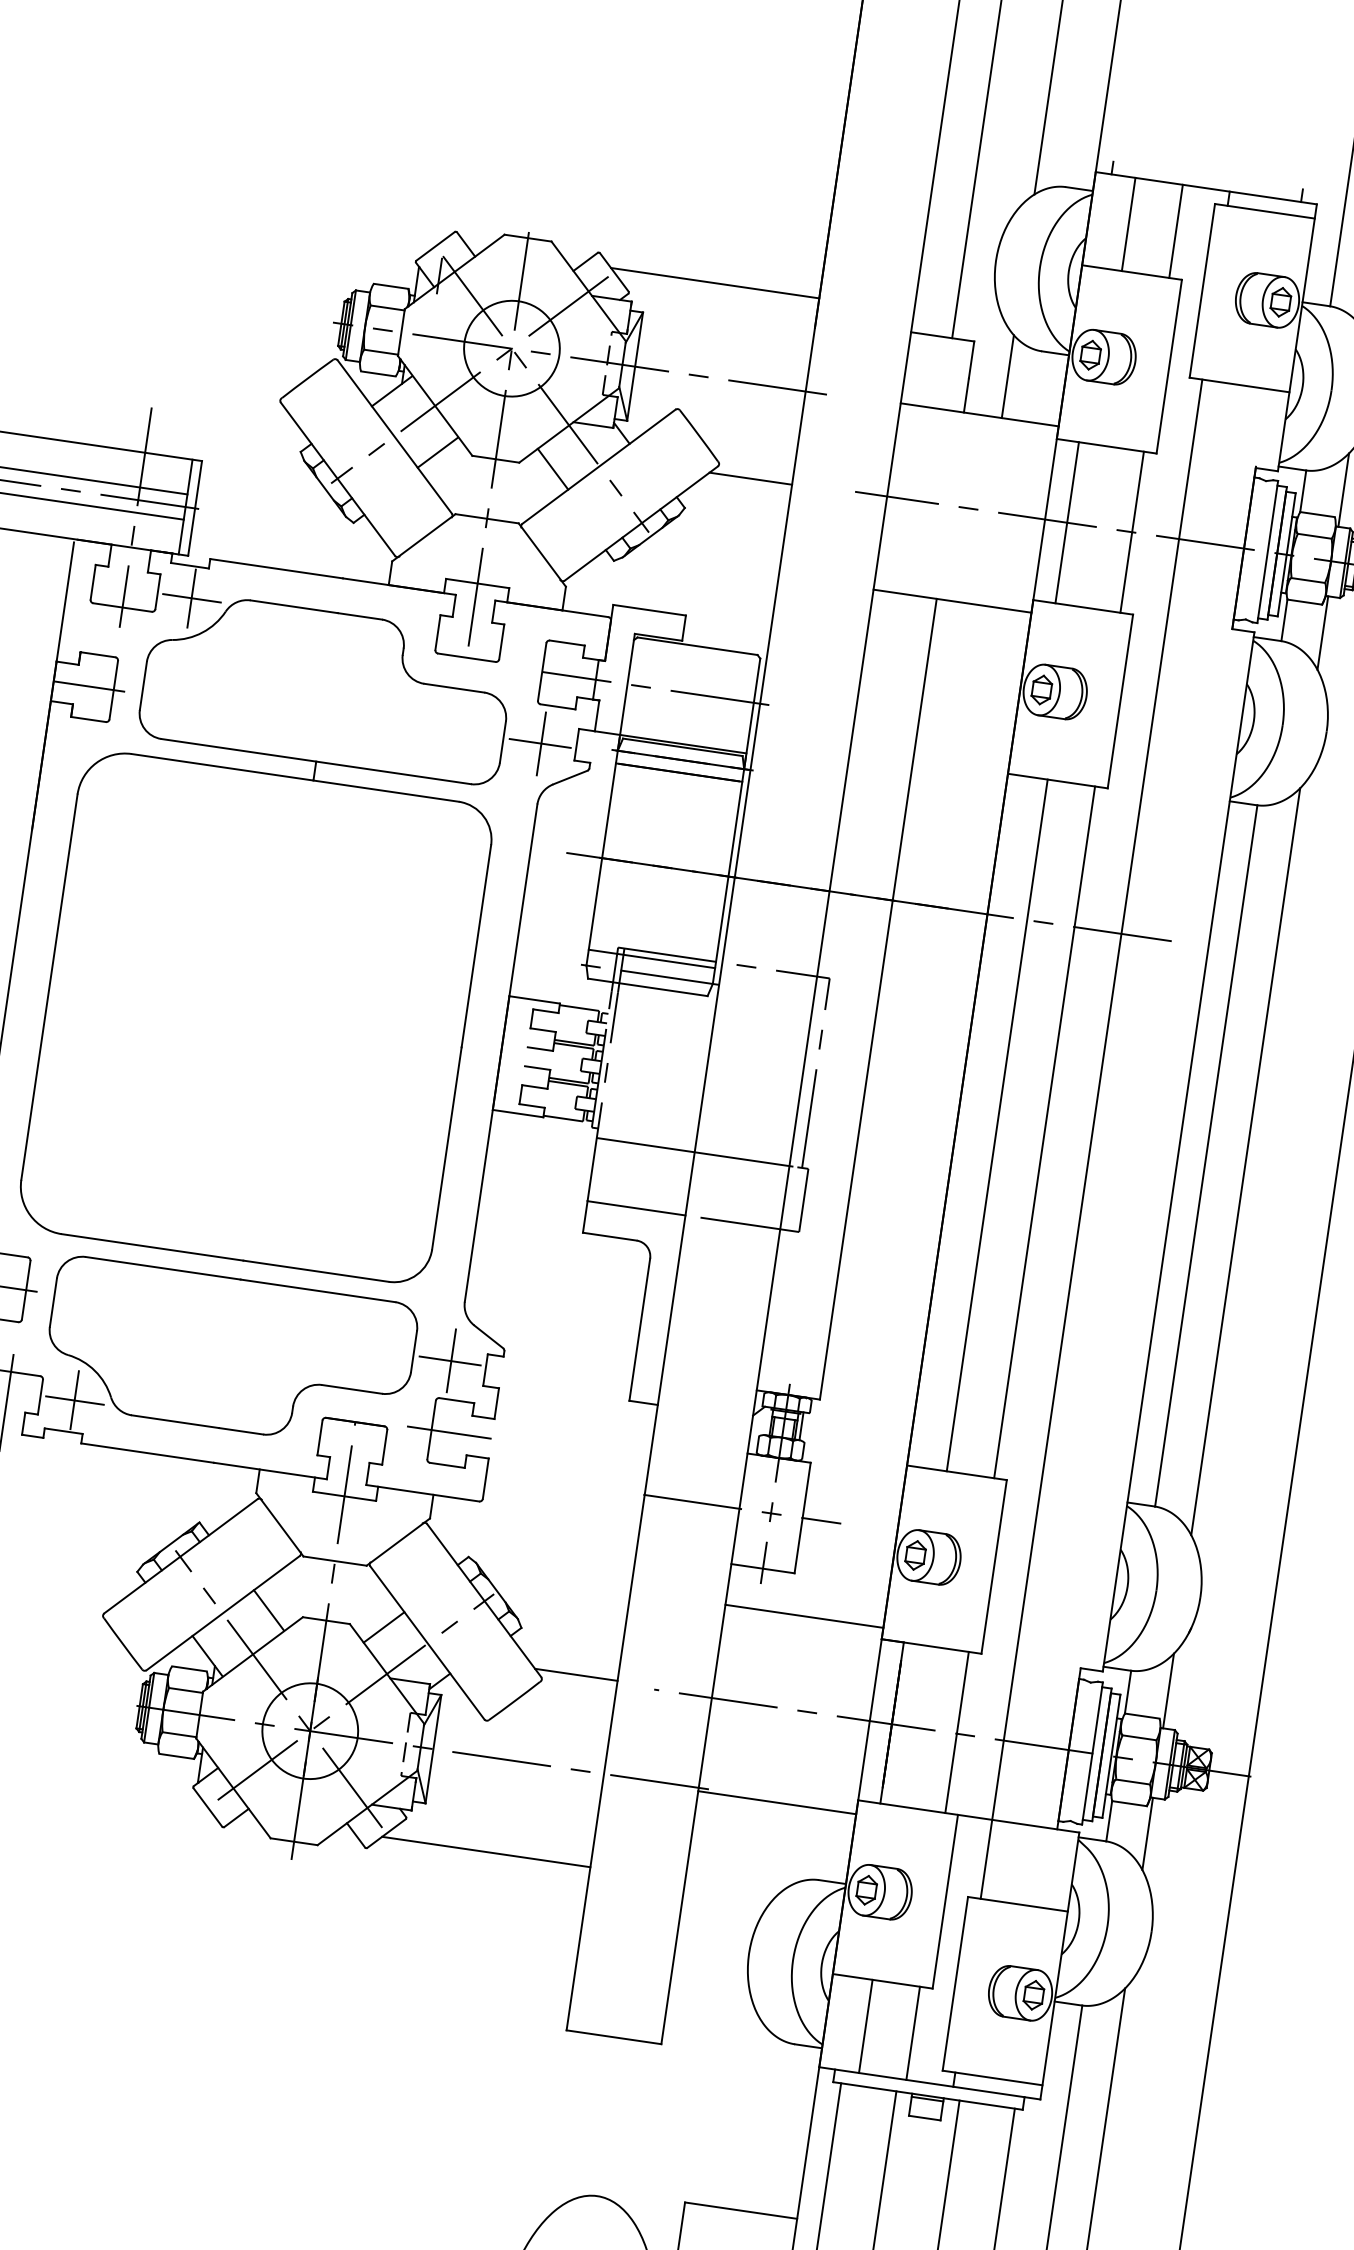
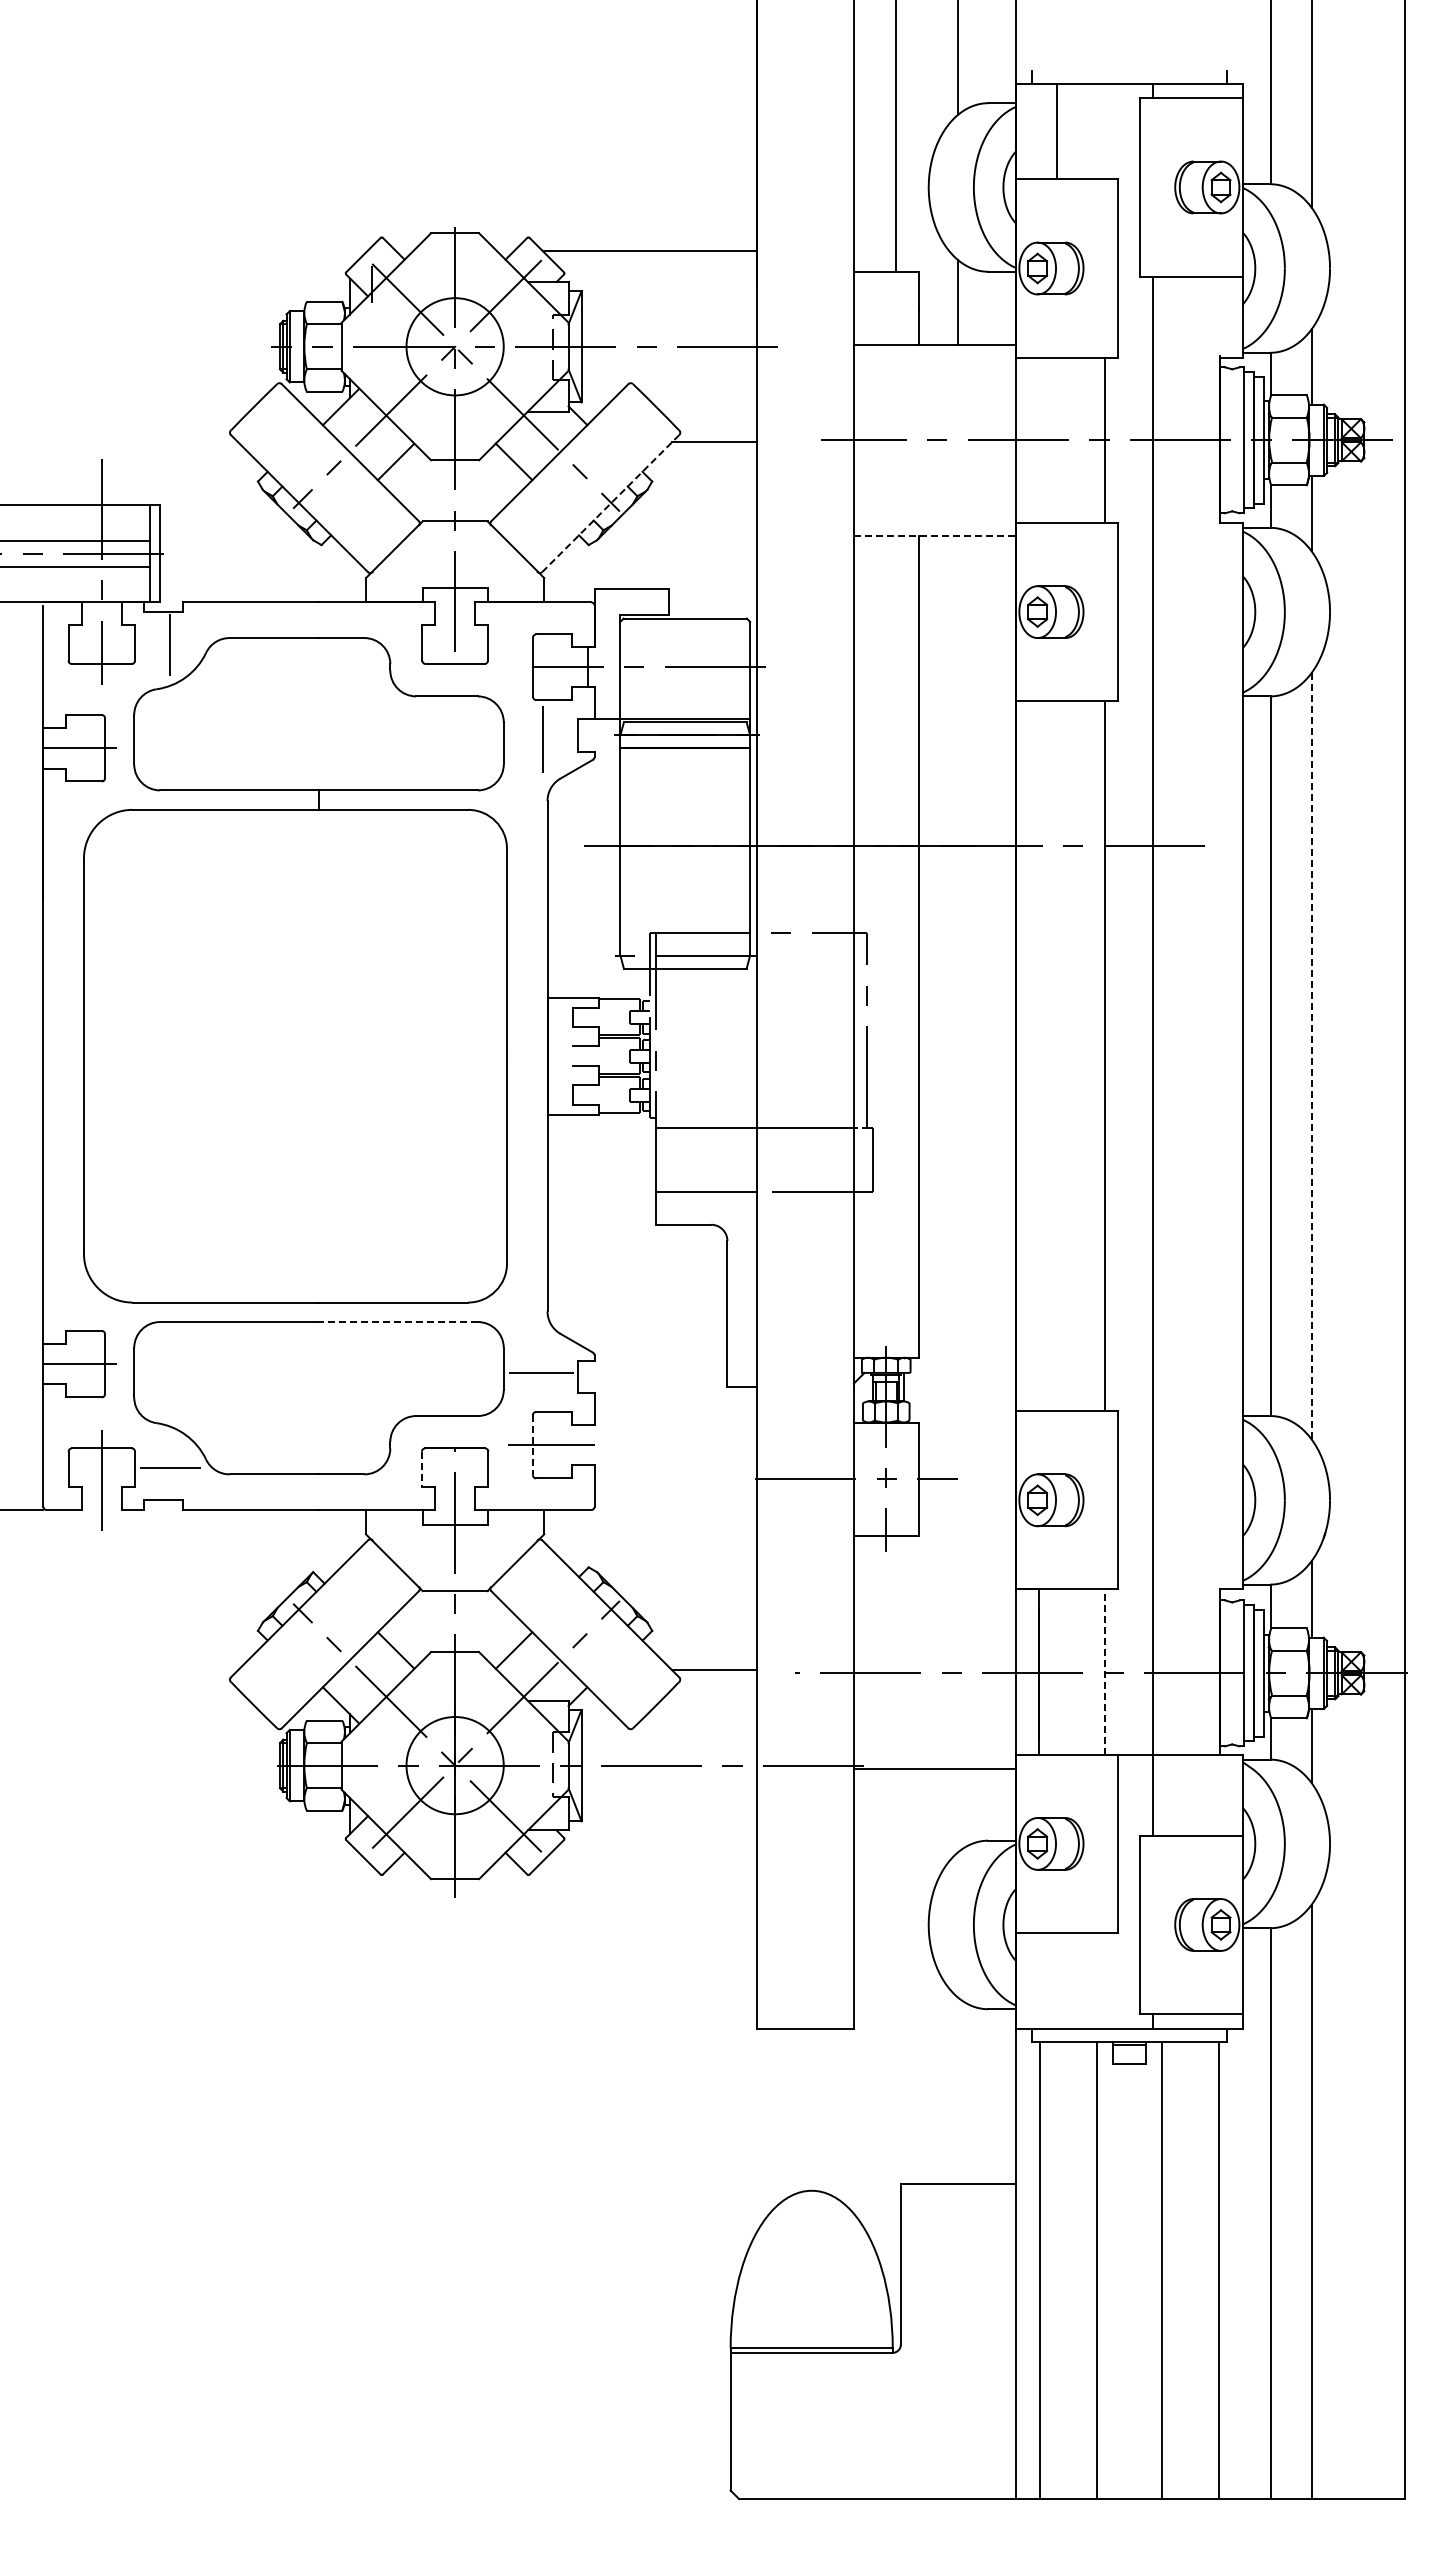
line: (1176, 231) -> (1105, 131), removed
line: (1067, 521) -> (1038, 439), removed
line: (641, 523) -> (610, 503), solid -> dashed
line: (191, 598) -> (169, 644), removed
line: (953, 600) -> (935, 535), solid -> dashed
line: (540, 743) -> (541, 739), removed
line: (652, 958) -> (685, 939), removed
line: (997, 1125) -> (1056, 1056), removed
line: (1245, 1161) -> (1311, 1056), solid -> dashed
line: (317, 1291) -> (397, 1322), solid -> dashed
line: (451, 1360) -> (542, 1372), removed
line: (74, 1400) -> (169, 1467), removed
line: (431, 1430) -> (532, 1445), solid -> dashed
line: (319, 1437) -> (421, 1469), solid -> dashed
line: (804, 1616) -> (934, 1577), removed
line: (957, 1732) -> (1105, 1672), solid -> dashed
line: (486, 1852) -> (649, 1861), removed
line: (865, 2026) -> (1056, 1980), removed
line: (913, 2033) -> (1105, 1980), removed

